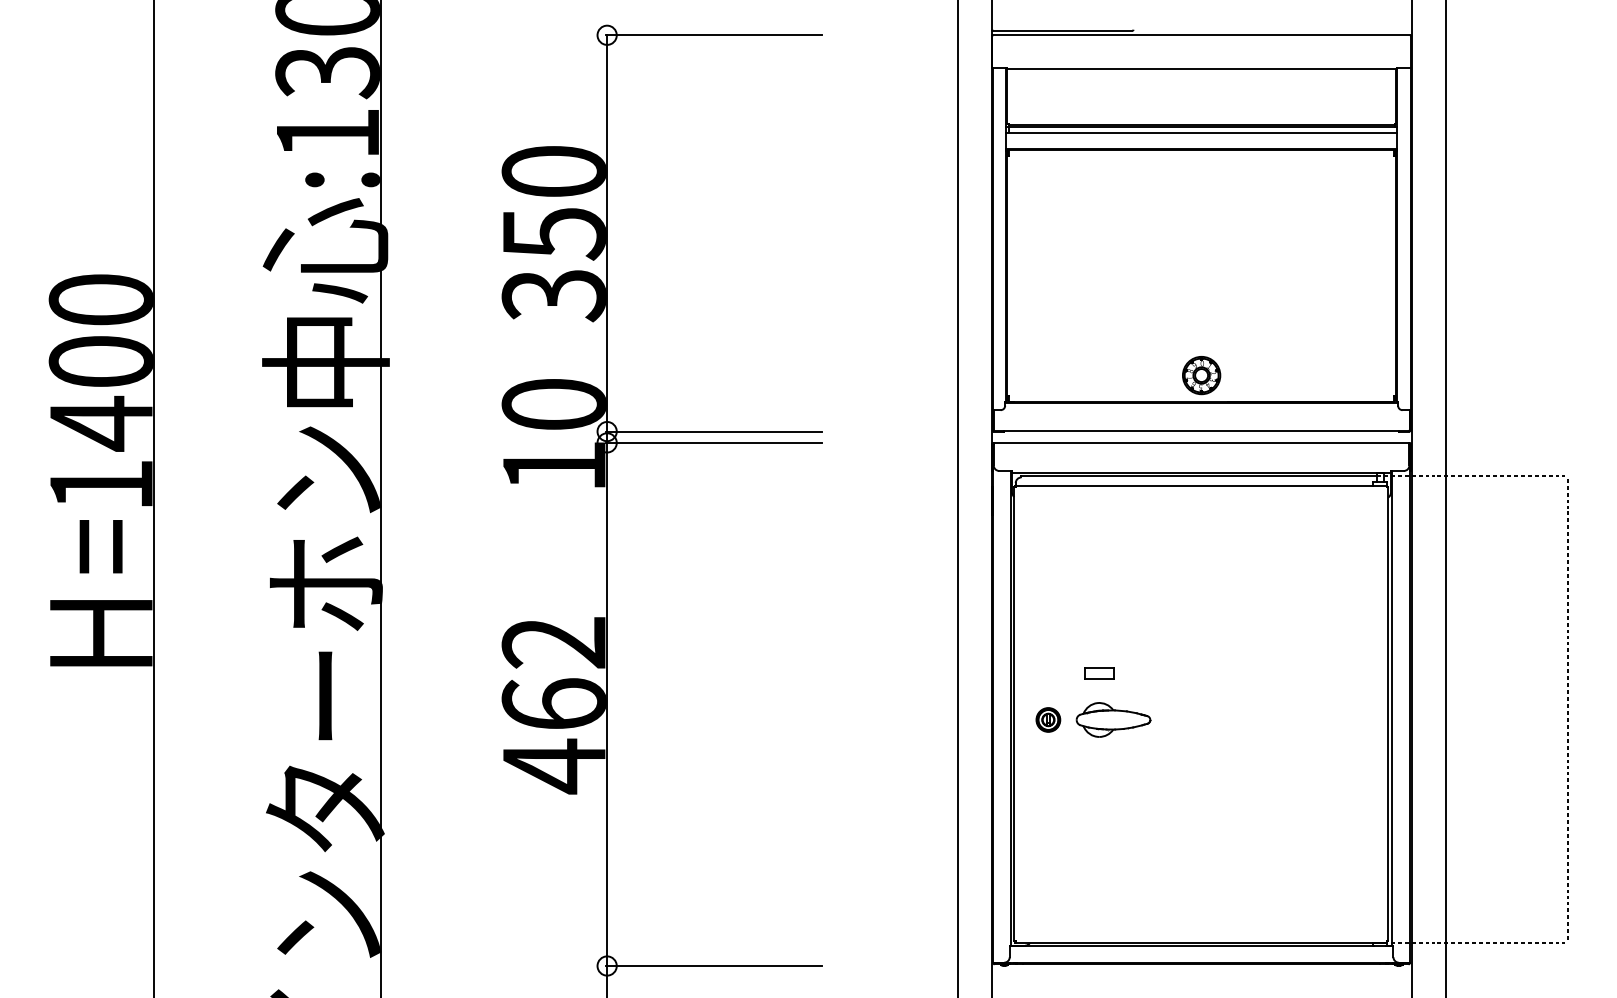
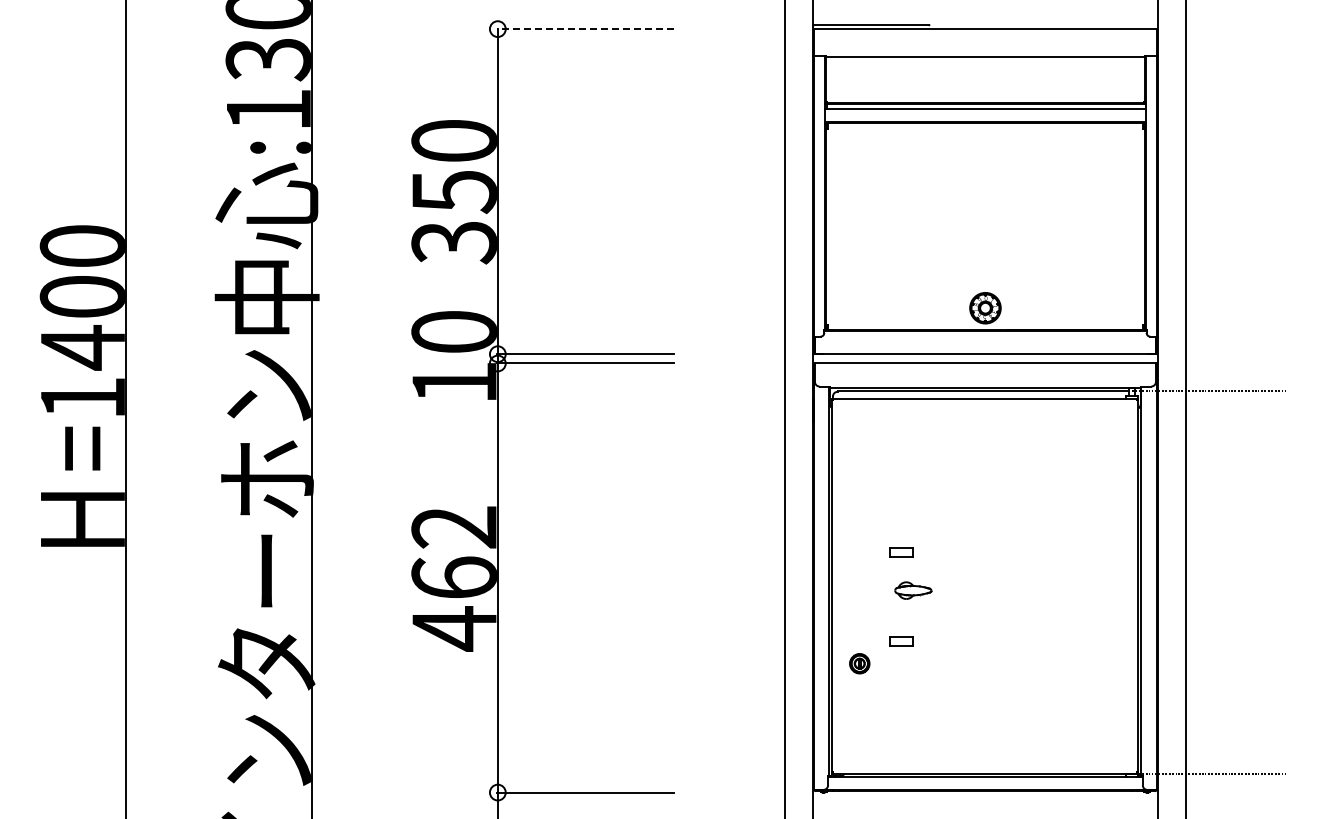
line: (714, 35) -> (585, 29), solid -> dashed
line: (1568, 708) -> (1286, 581), removed
part: (1048, 719) -> (859, 663), moved
part: (1113, 719) -> (913, 590), size x0.6
part: (1099, 781) -> (901, 641), added

